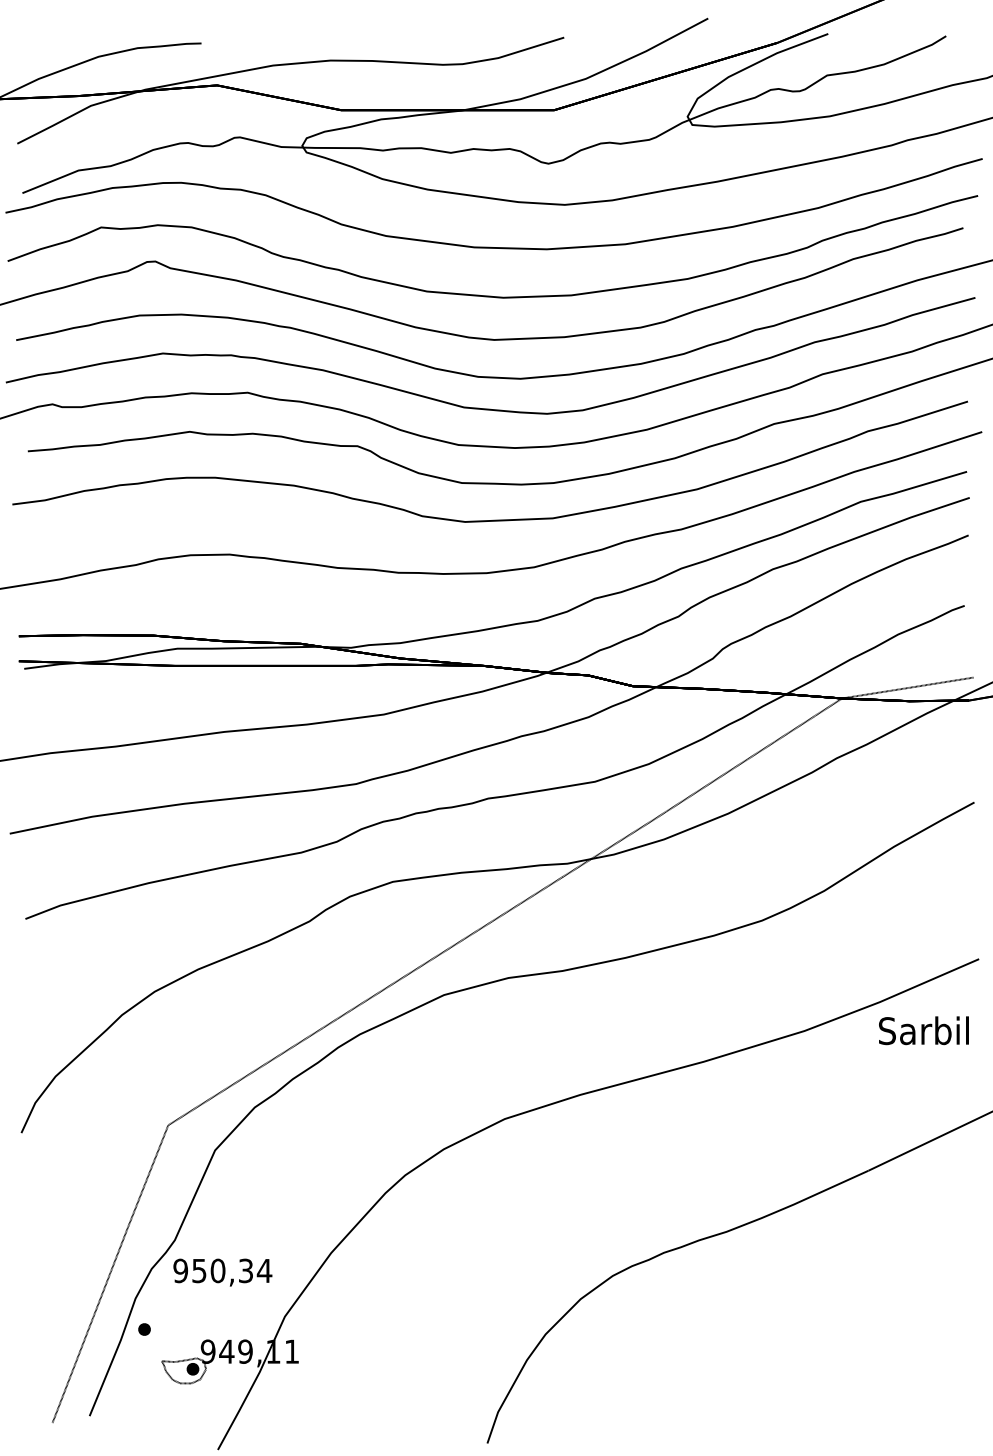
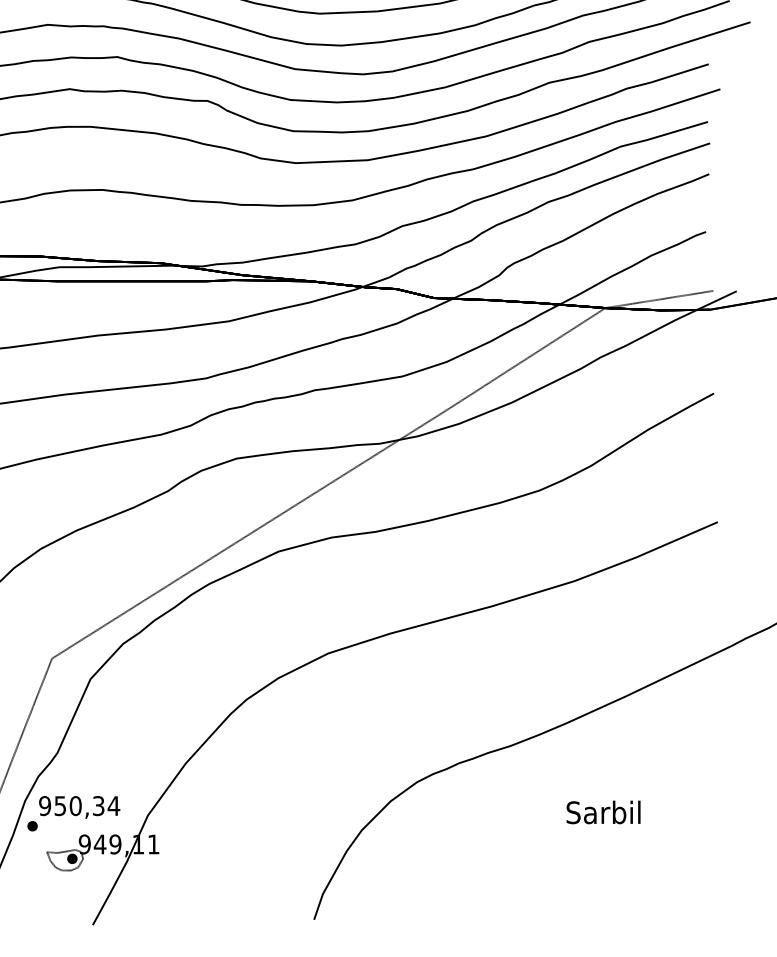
text: (923, 1030) -> (603, 812), moved
text: (222, 1272) -> (79, 807), moved

